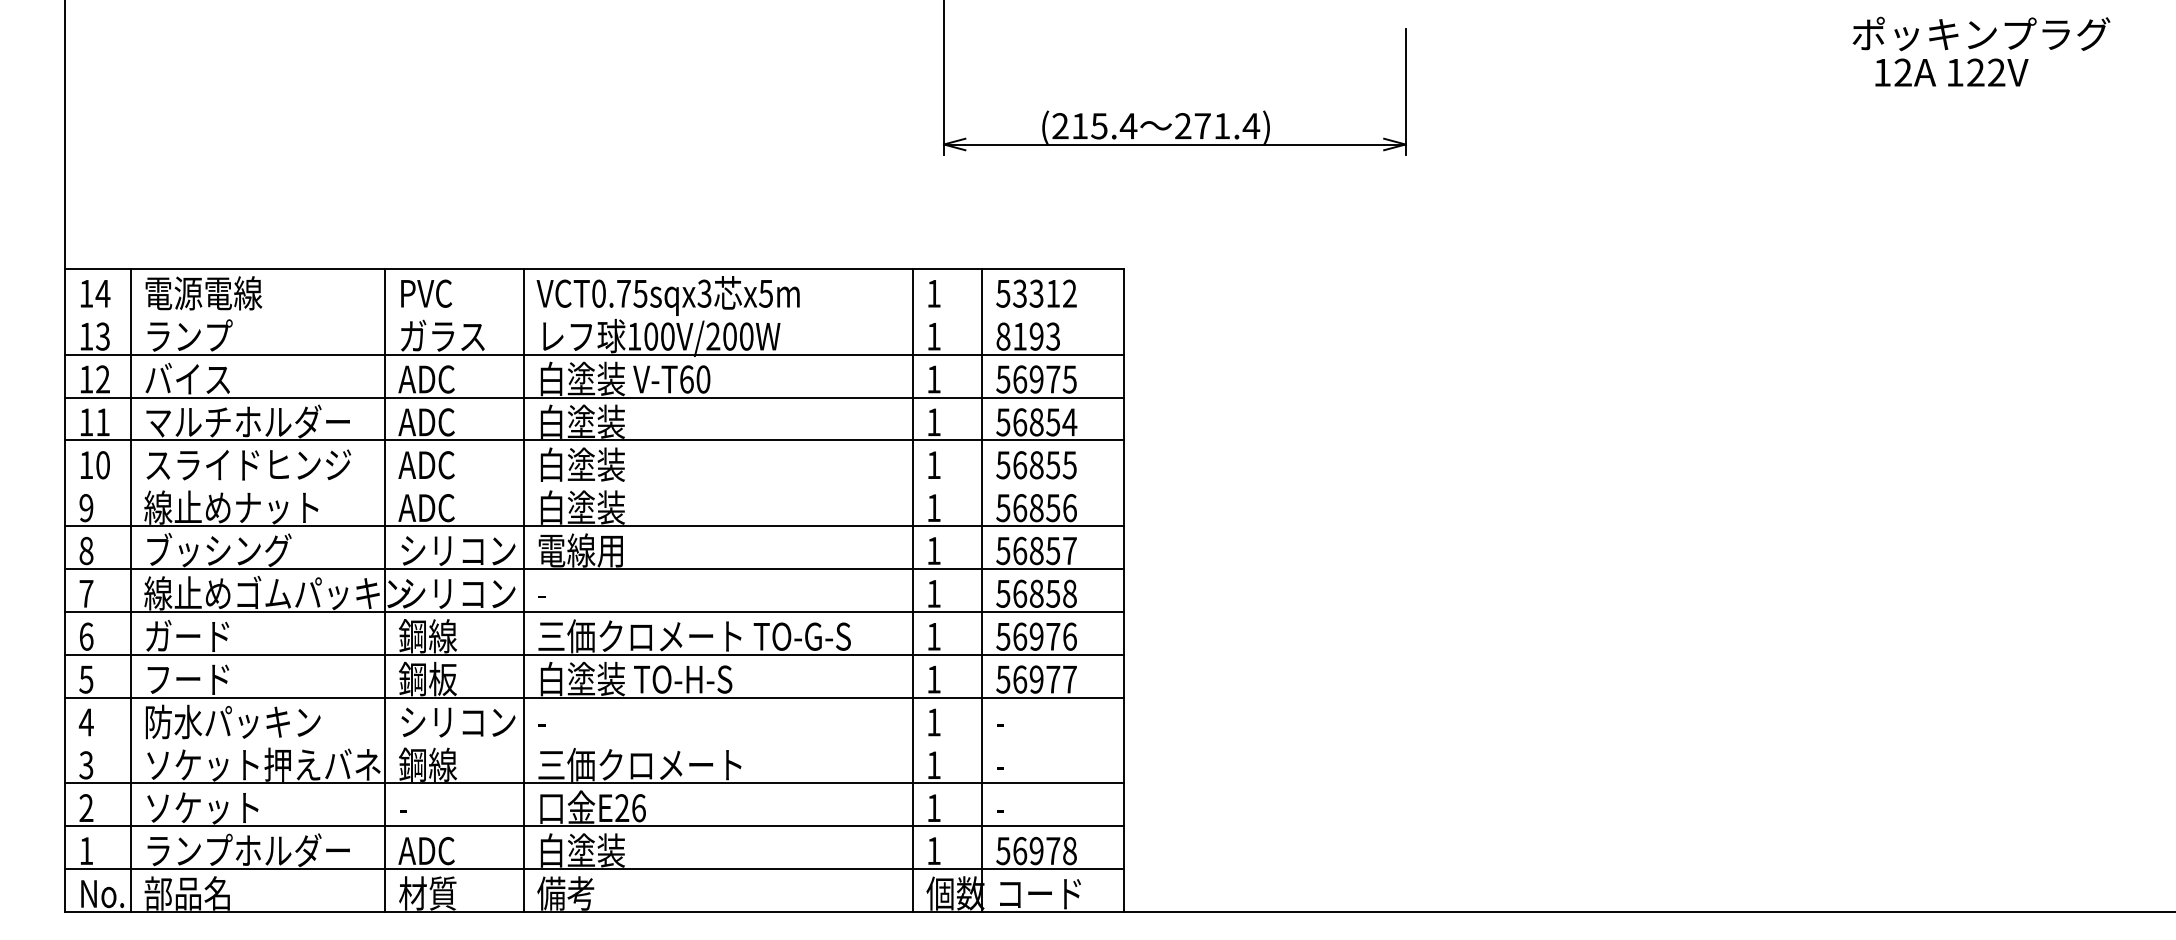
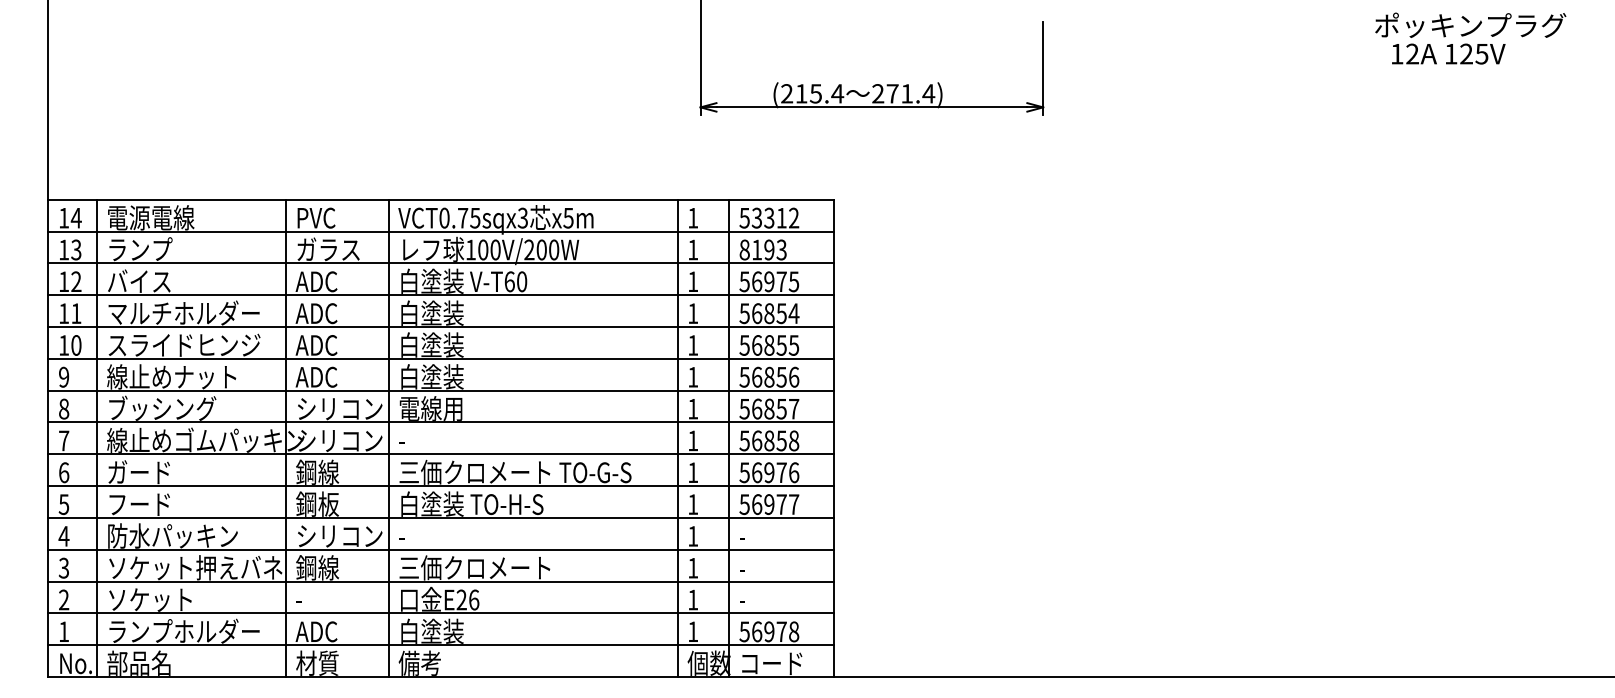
text: (1996, 71) -> (1481, 53), 122V -> 125V
line: (594, 311) -> (441, 231), added
line: (594, 482) -> (441, 358), added
line: (594, 740) -> (441, 549), added

